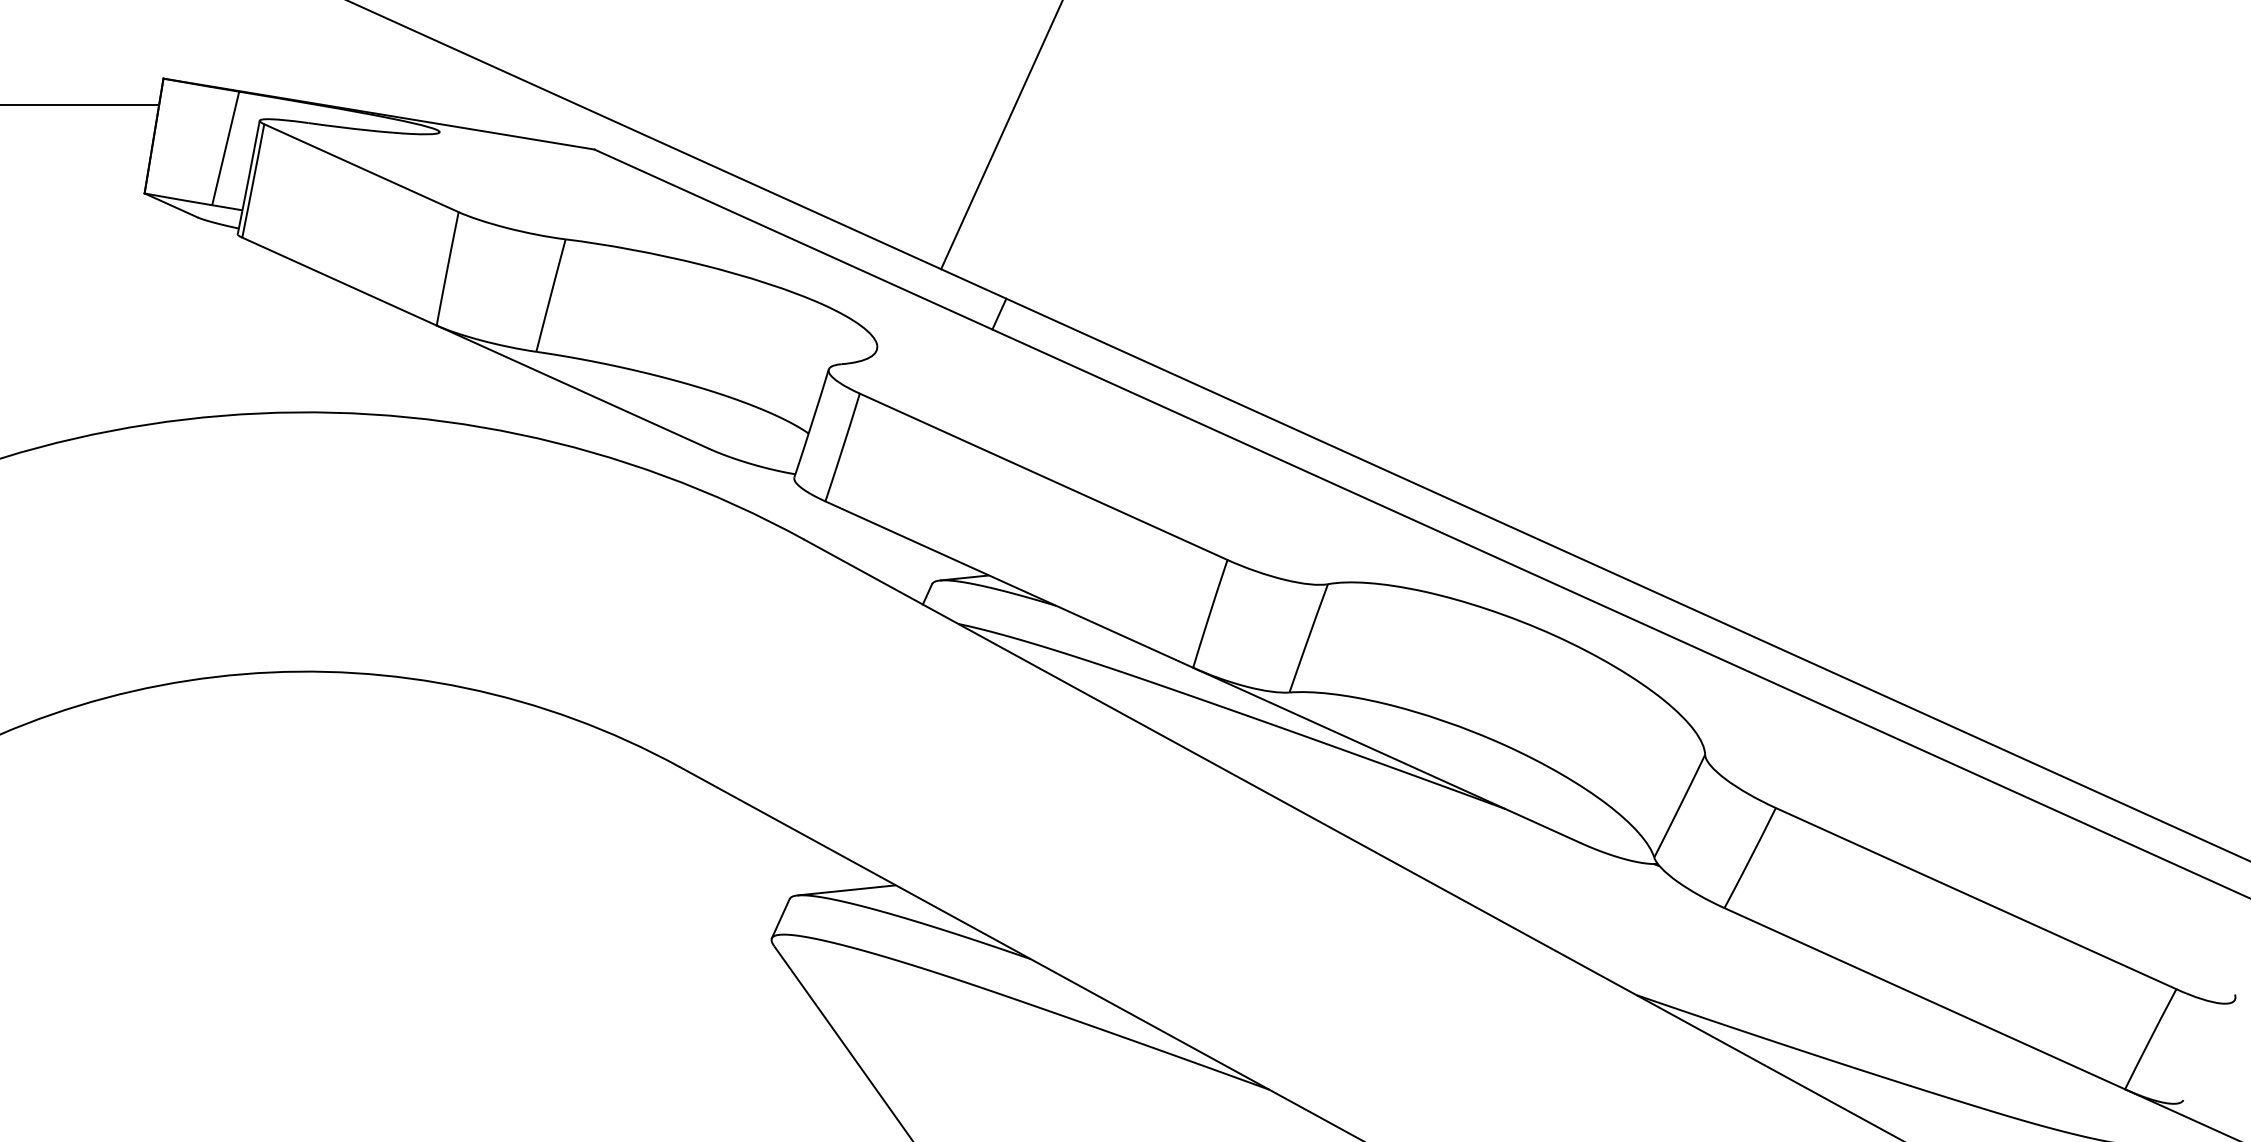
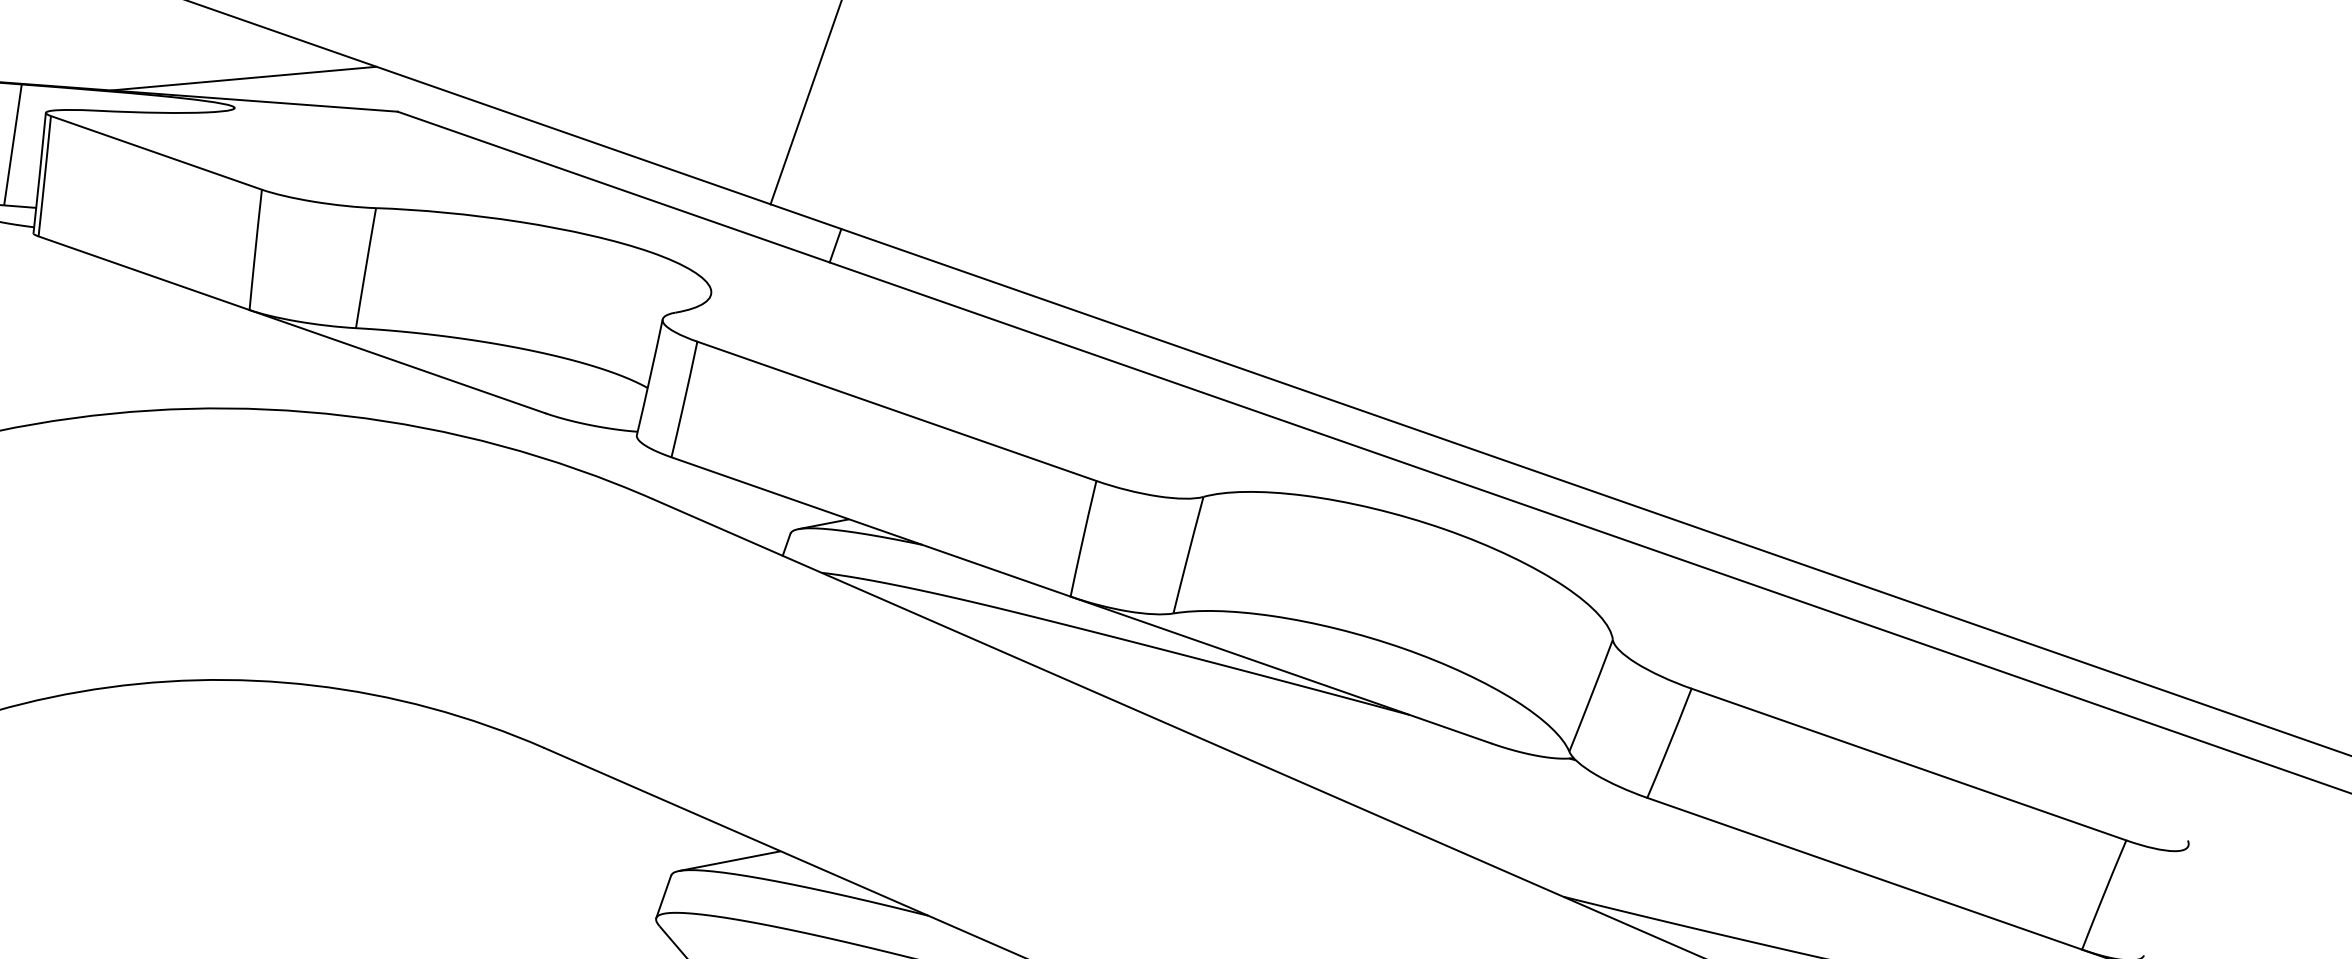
line: (450, 105) -> (243, 79), added

